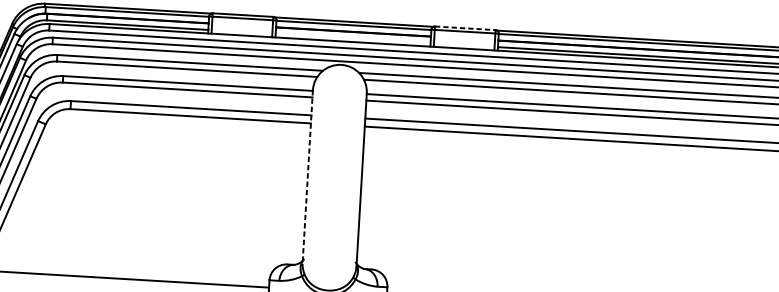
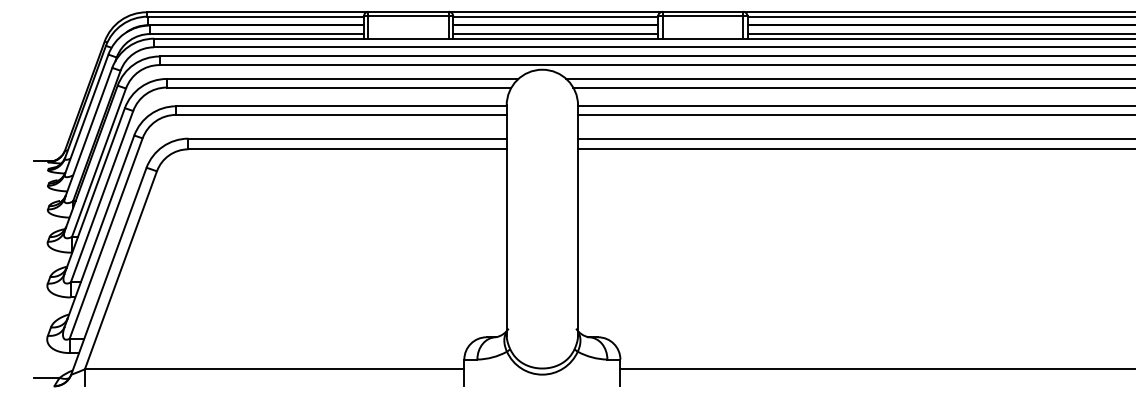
line: (465, 28) -> (703, 11), dashed -> solid
line: (352, 38) -> (555, 34), added
line: (307, 177) -> (506, 221), dashed -> solid

